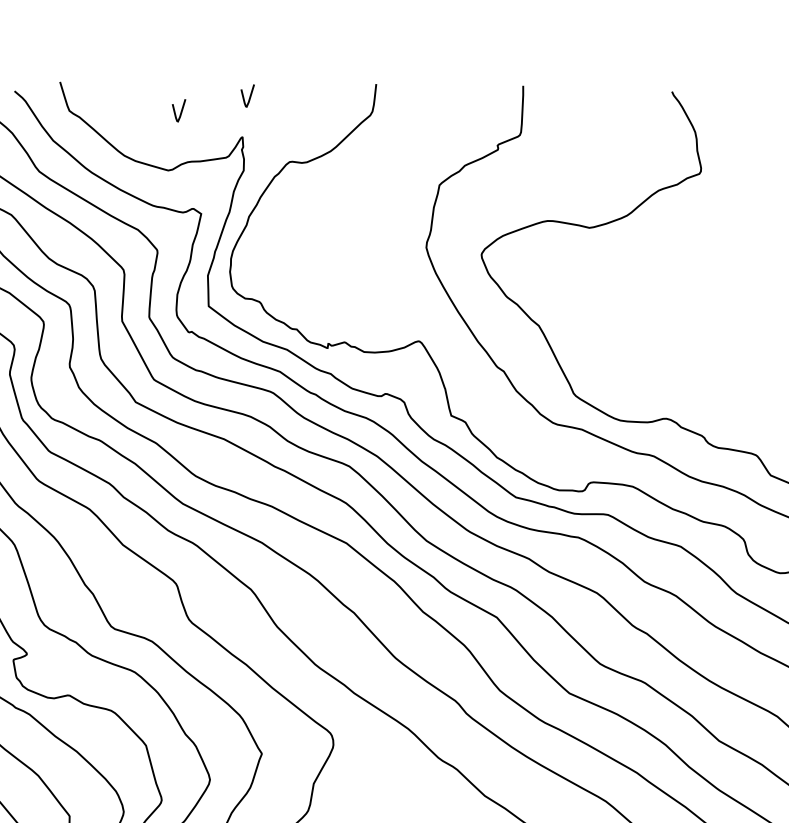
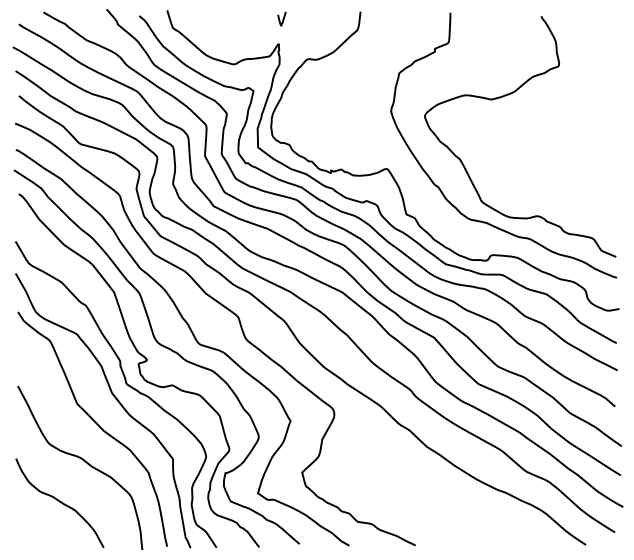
curve: (176, 111) -> (238, 28), removed

